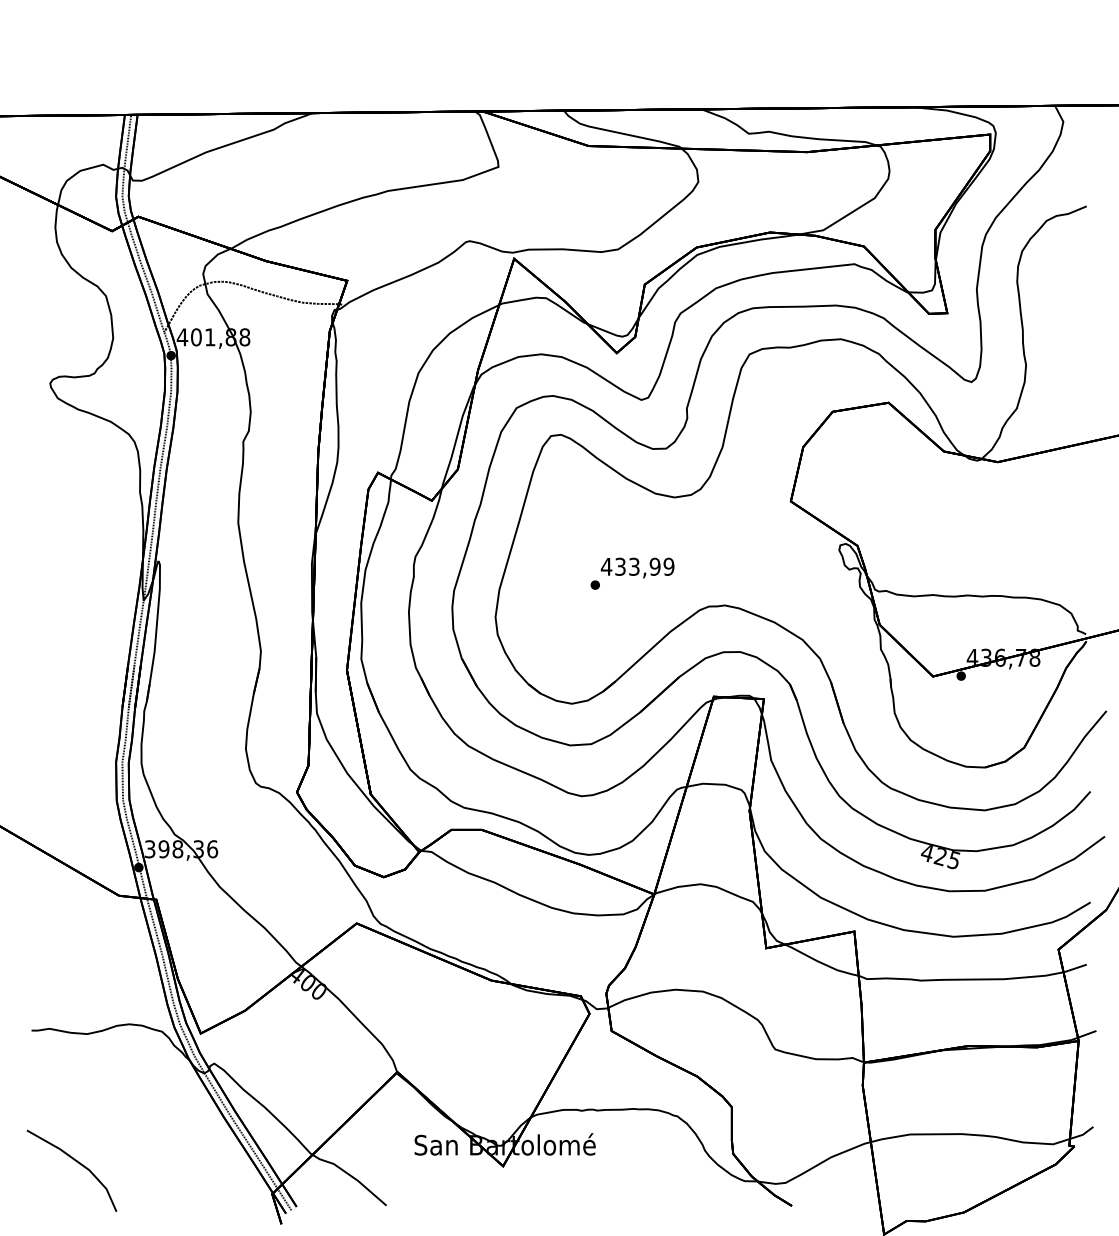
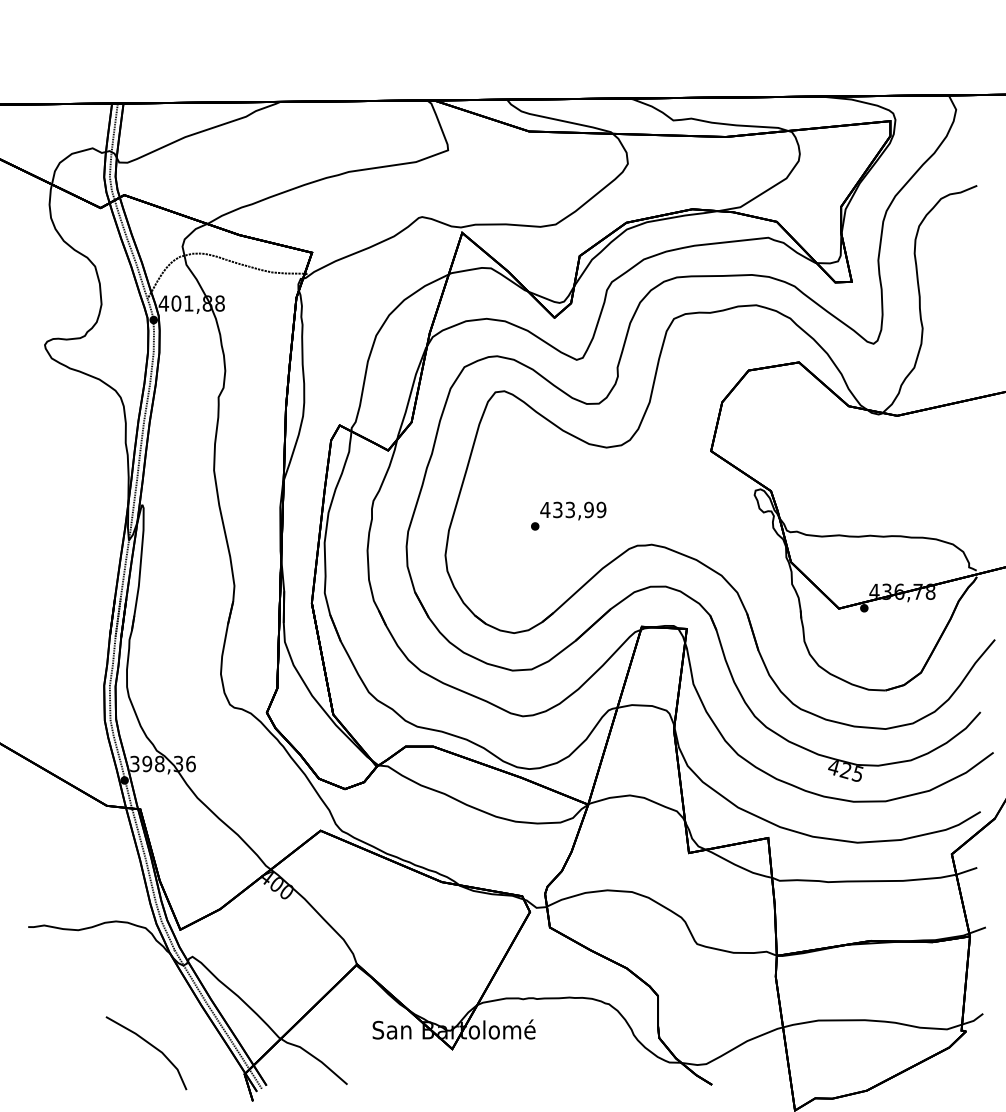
line: (77, 1163) -> (151, 1046), moved

